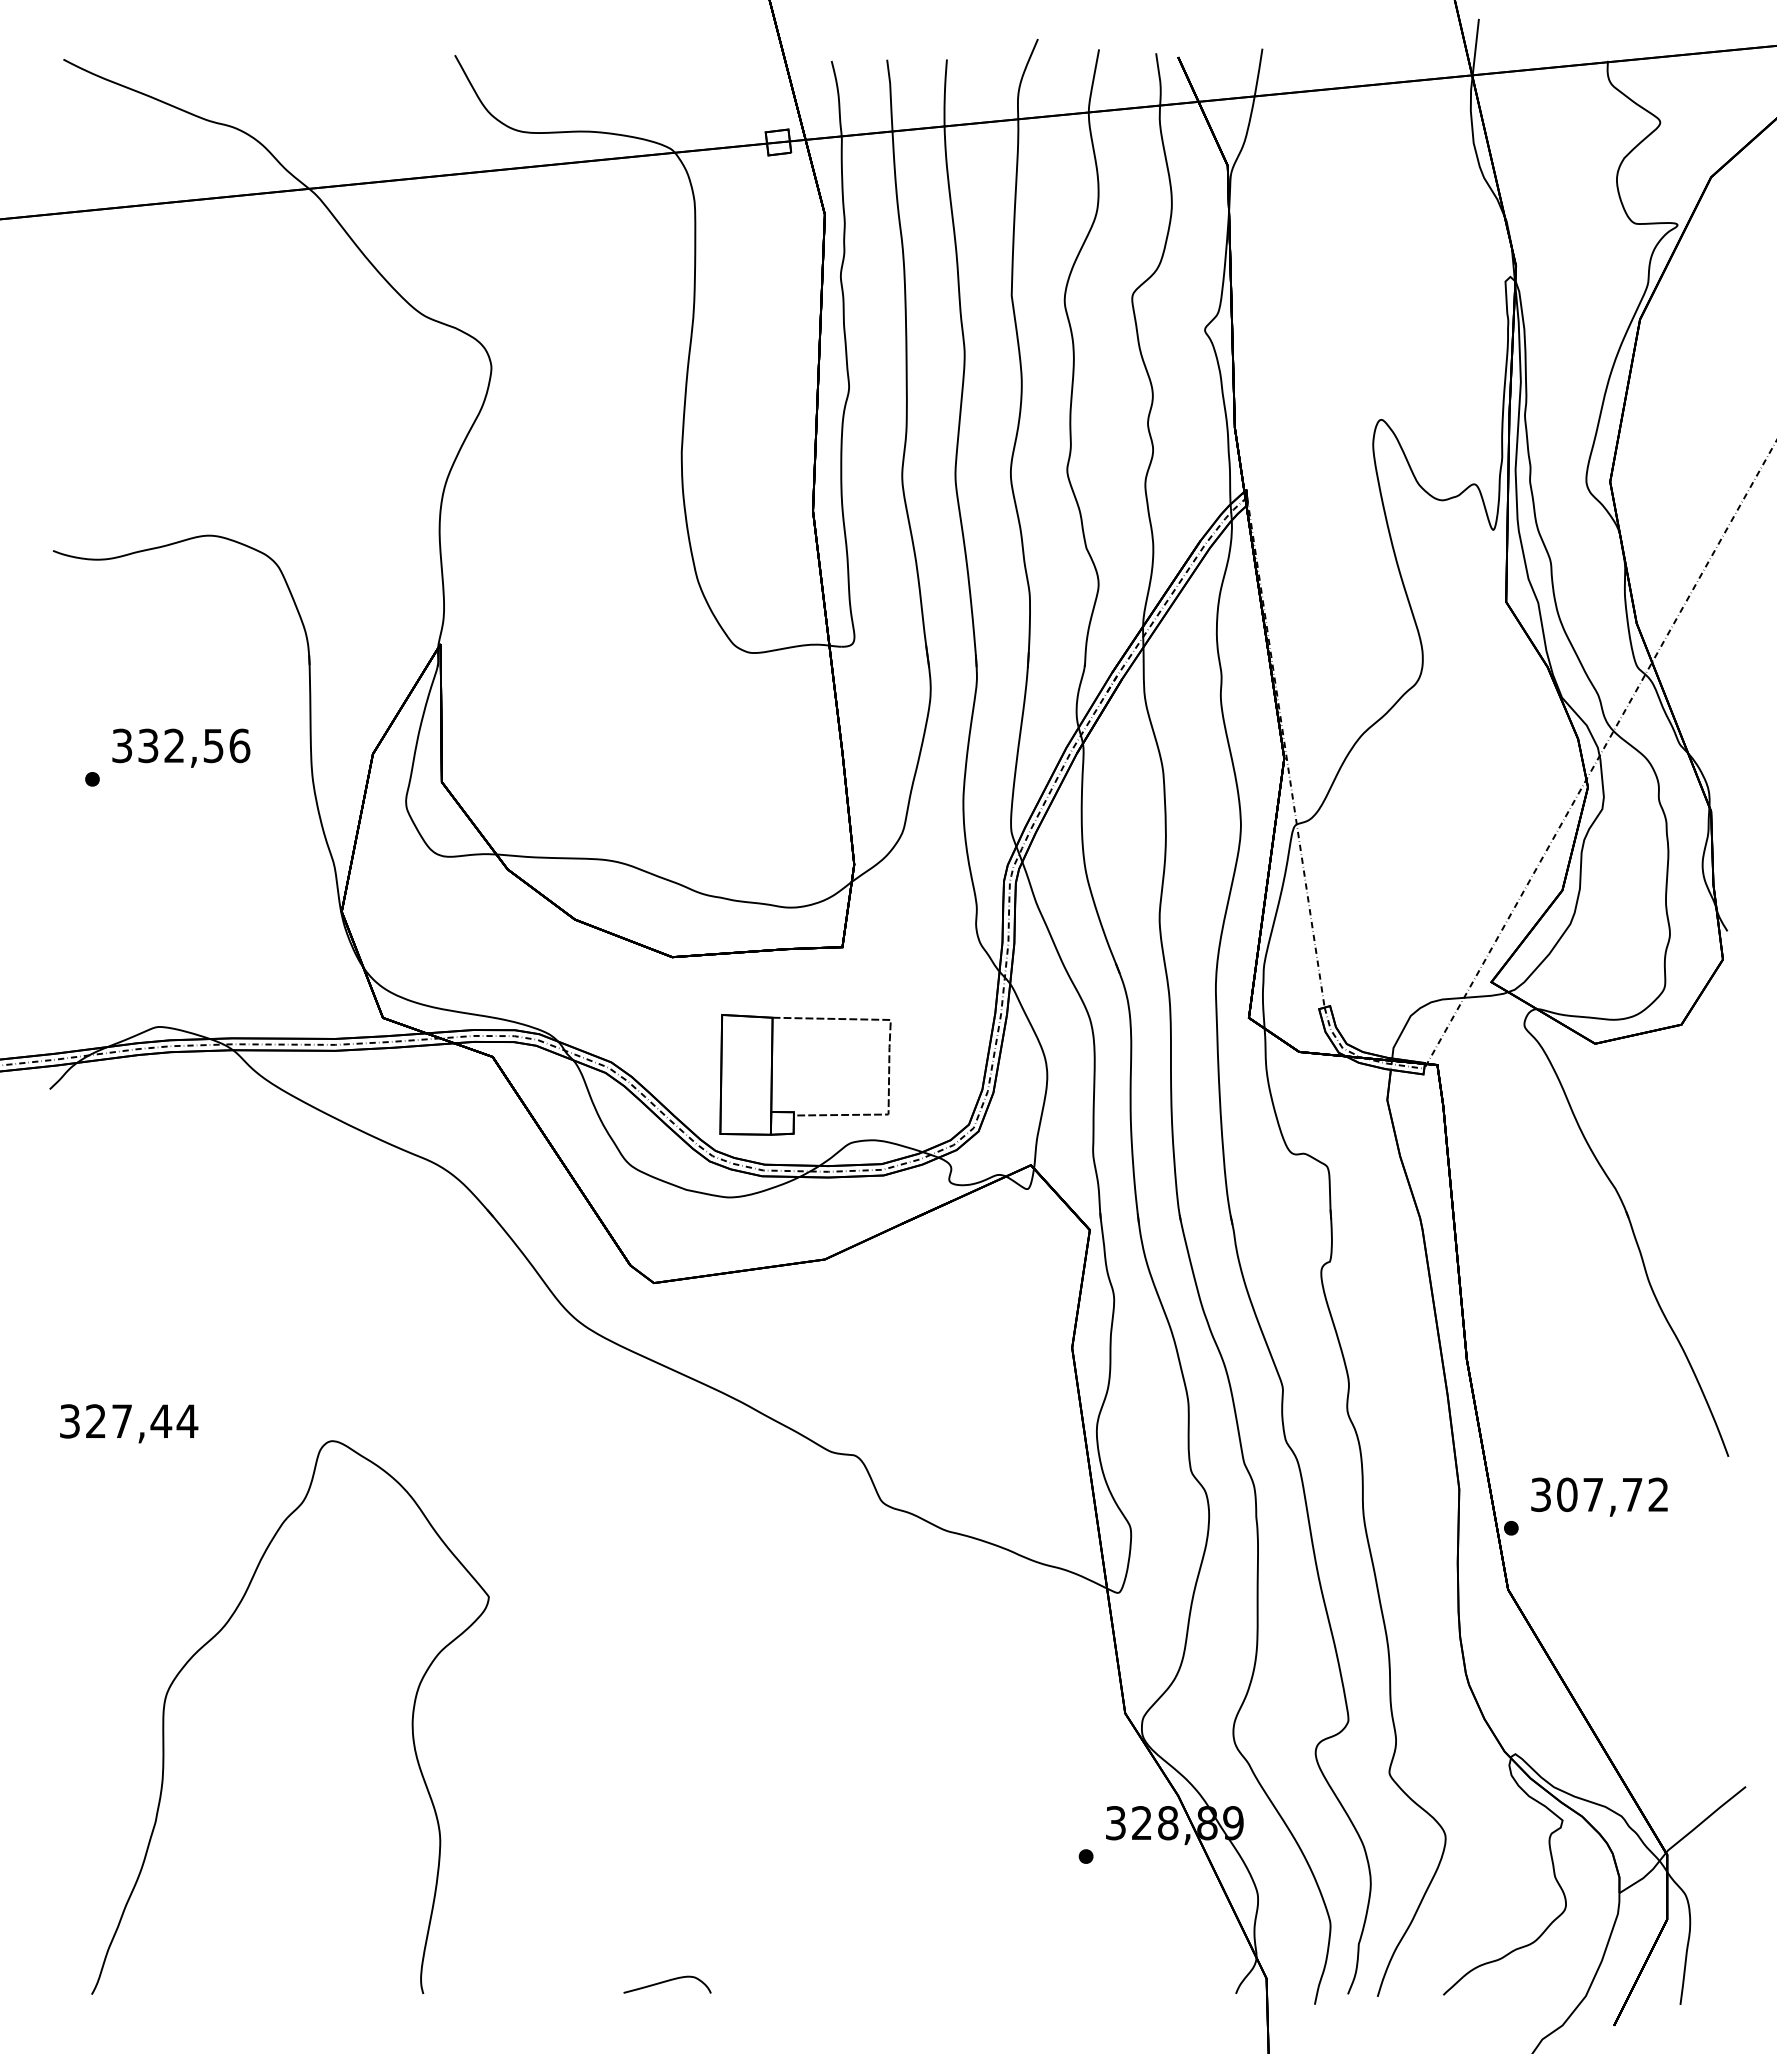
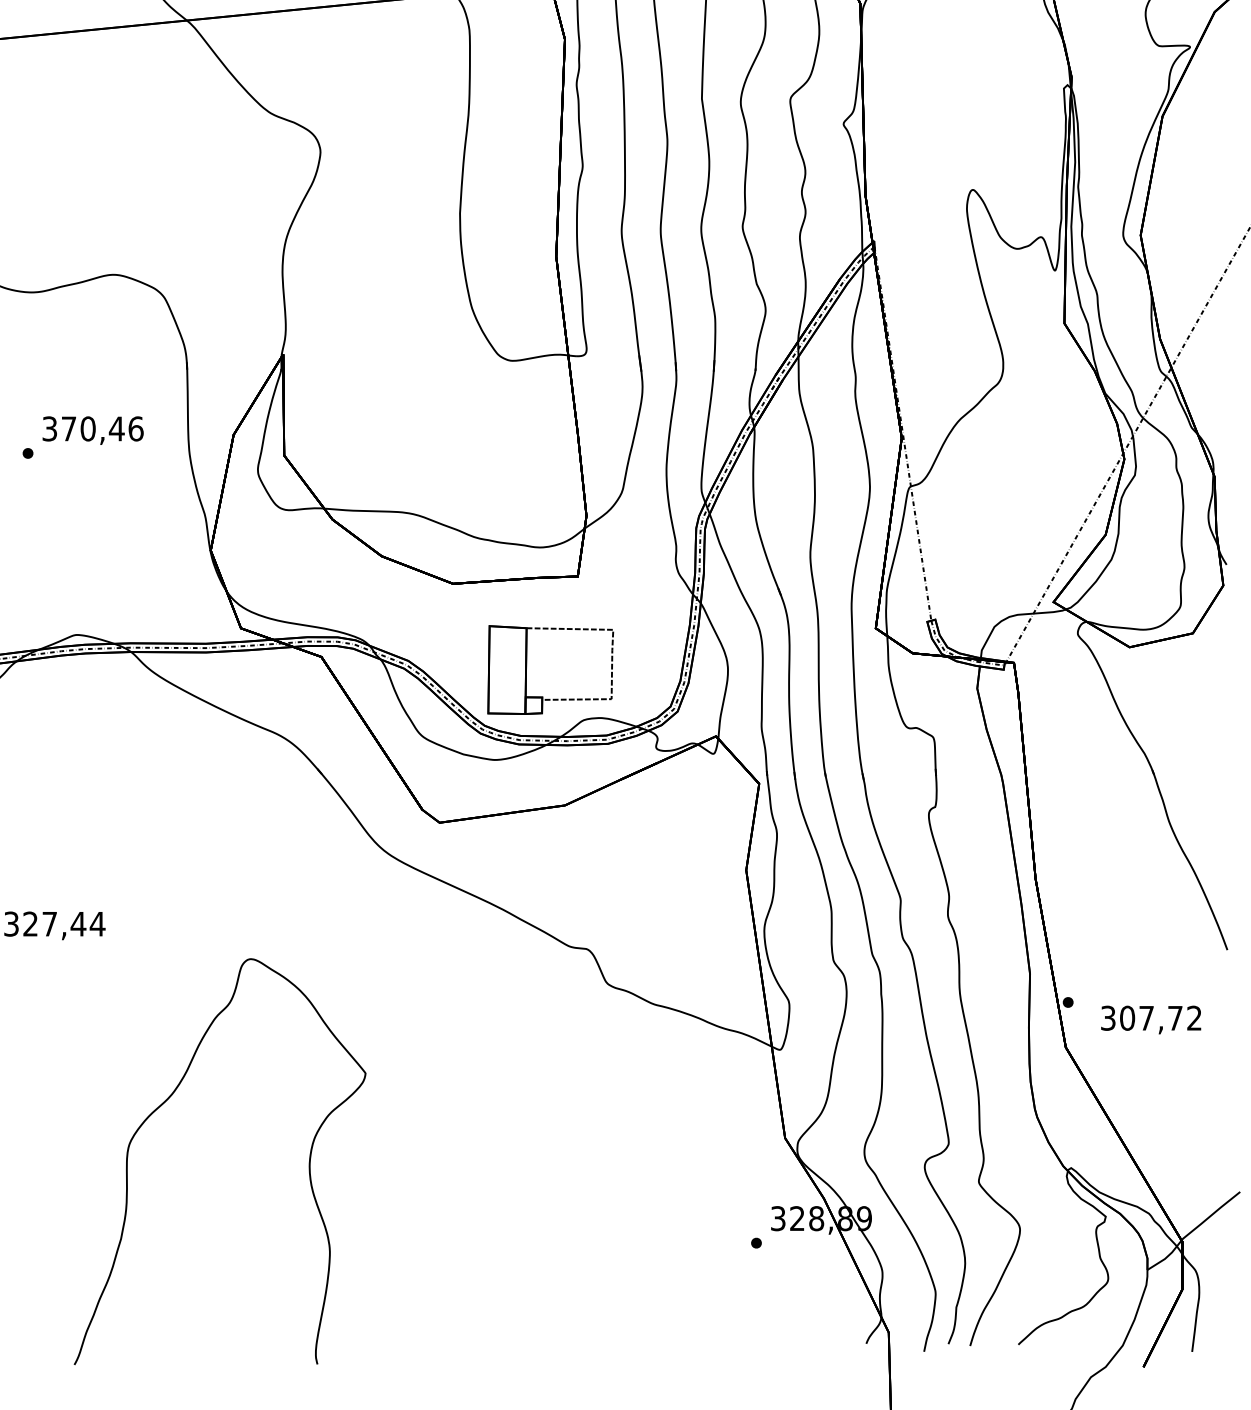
text: (181, 745) -> (93, 428), 332,56 -> 370,46
text: (1599, 1496) -> (1151, 1019), moved
curve: (212, 1639) -> (162, 1104), moved
curve: (666, 1982) -> (448, 1335), removed

